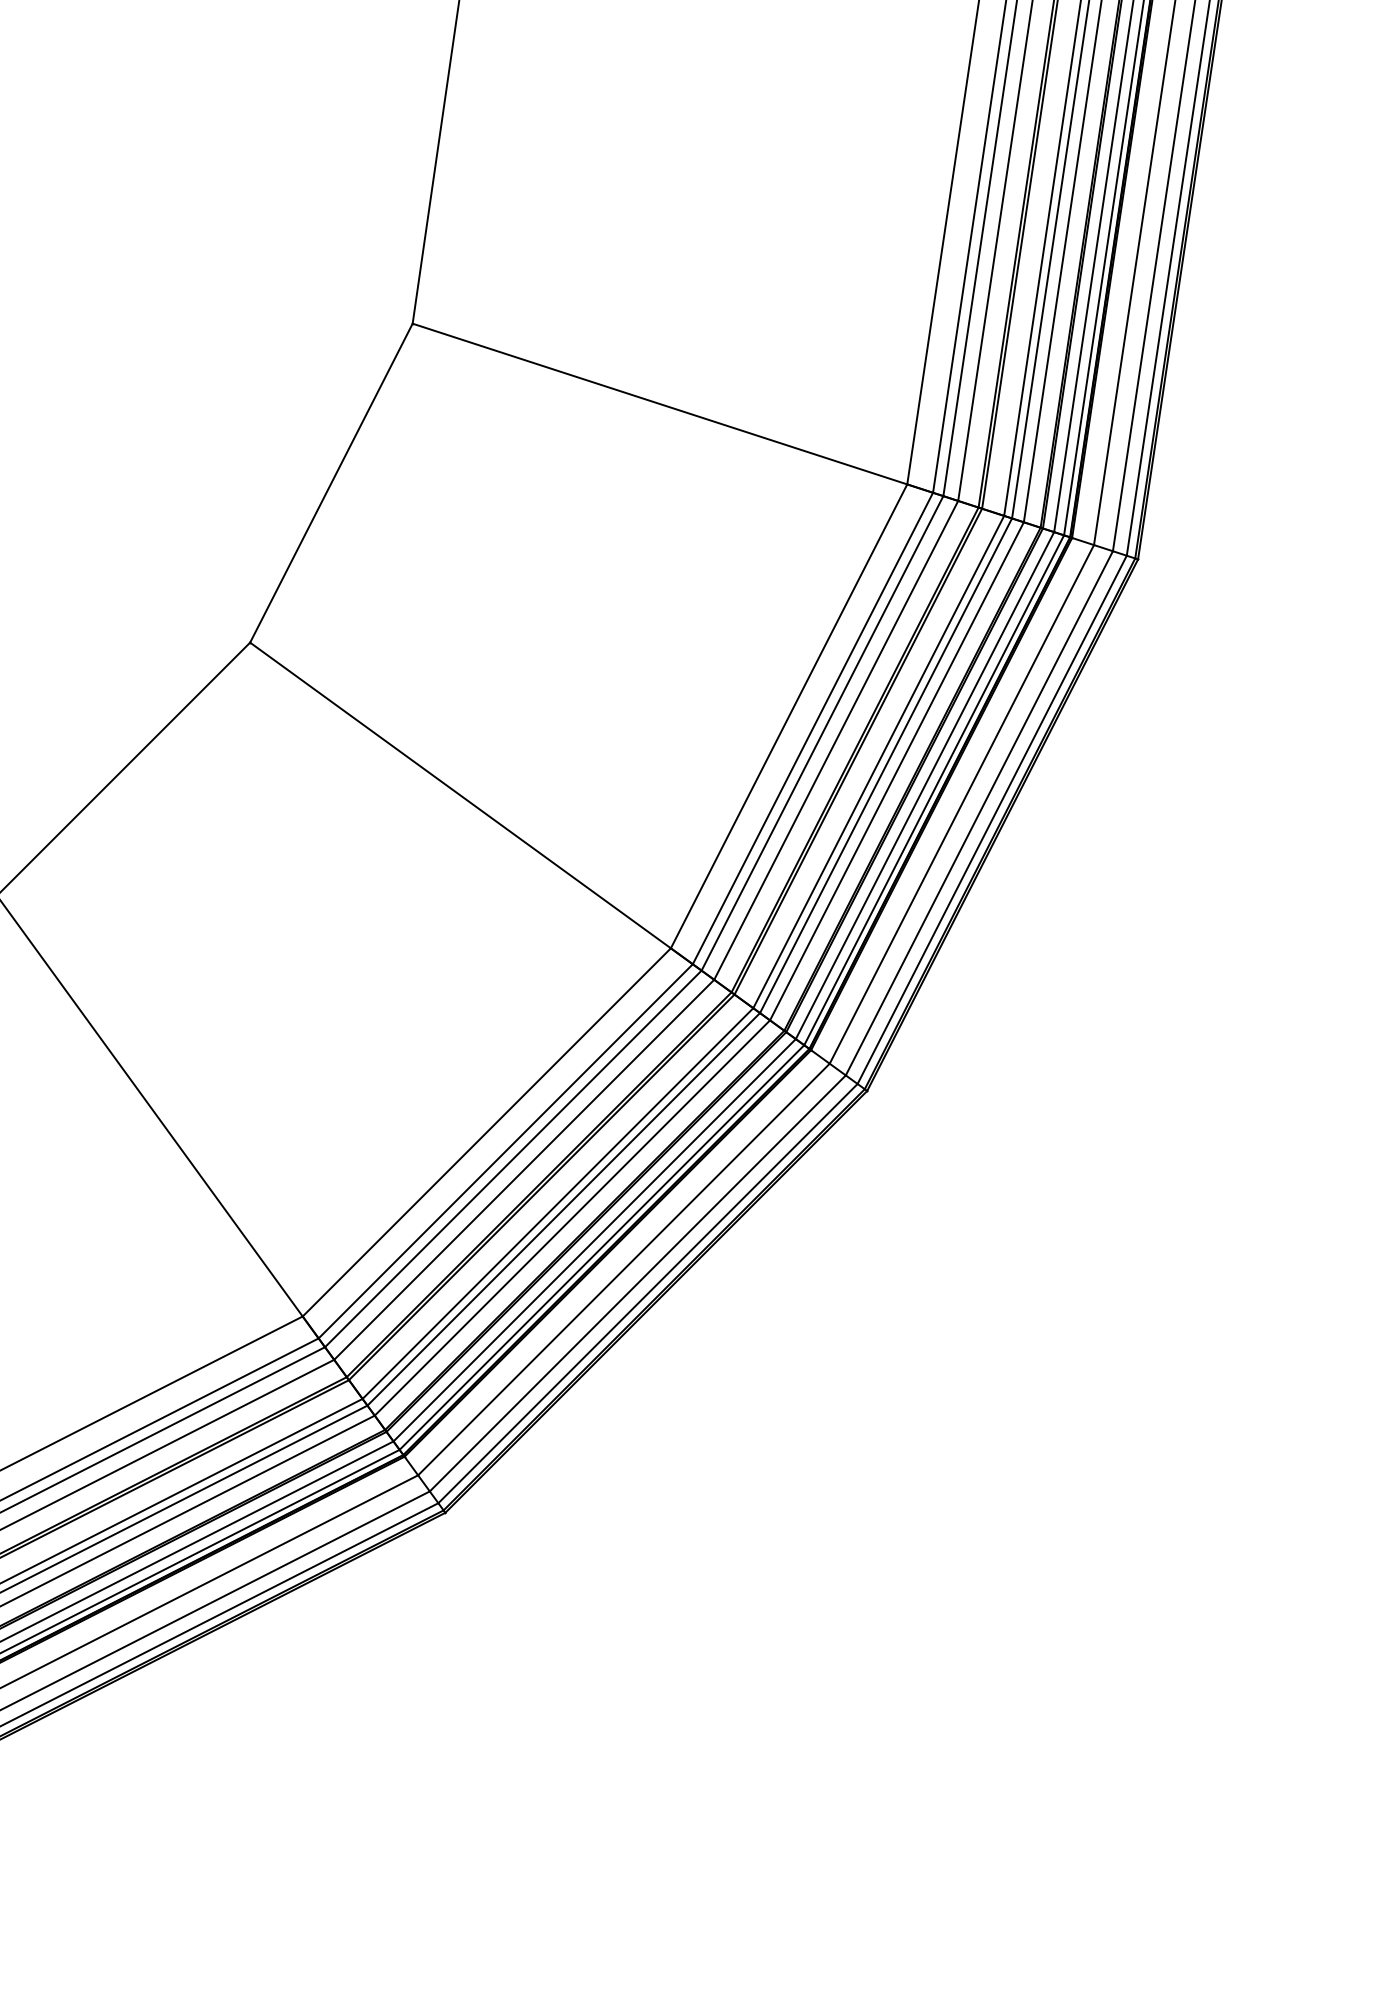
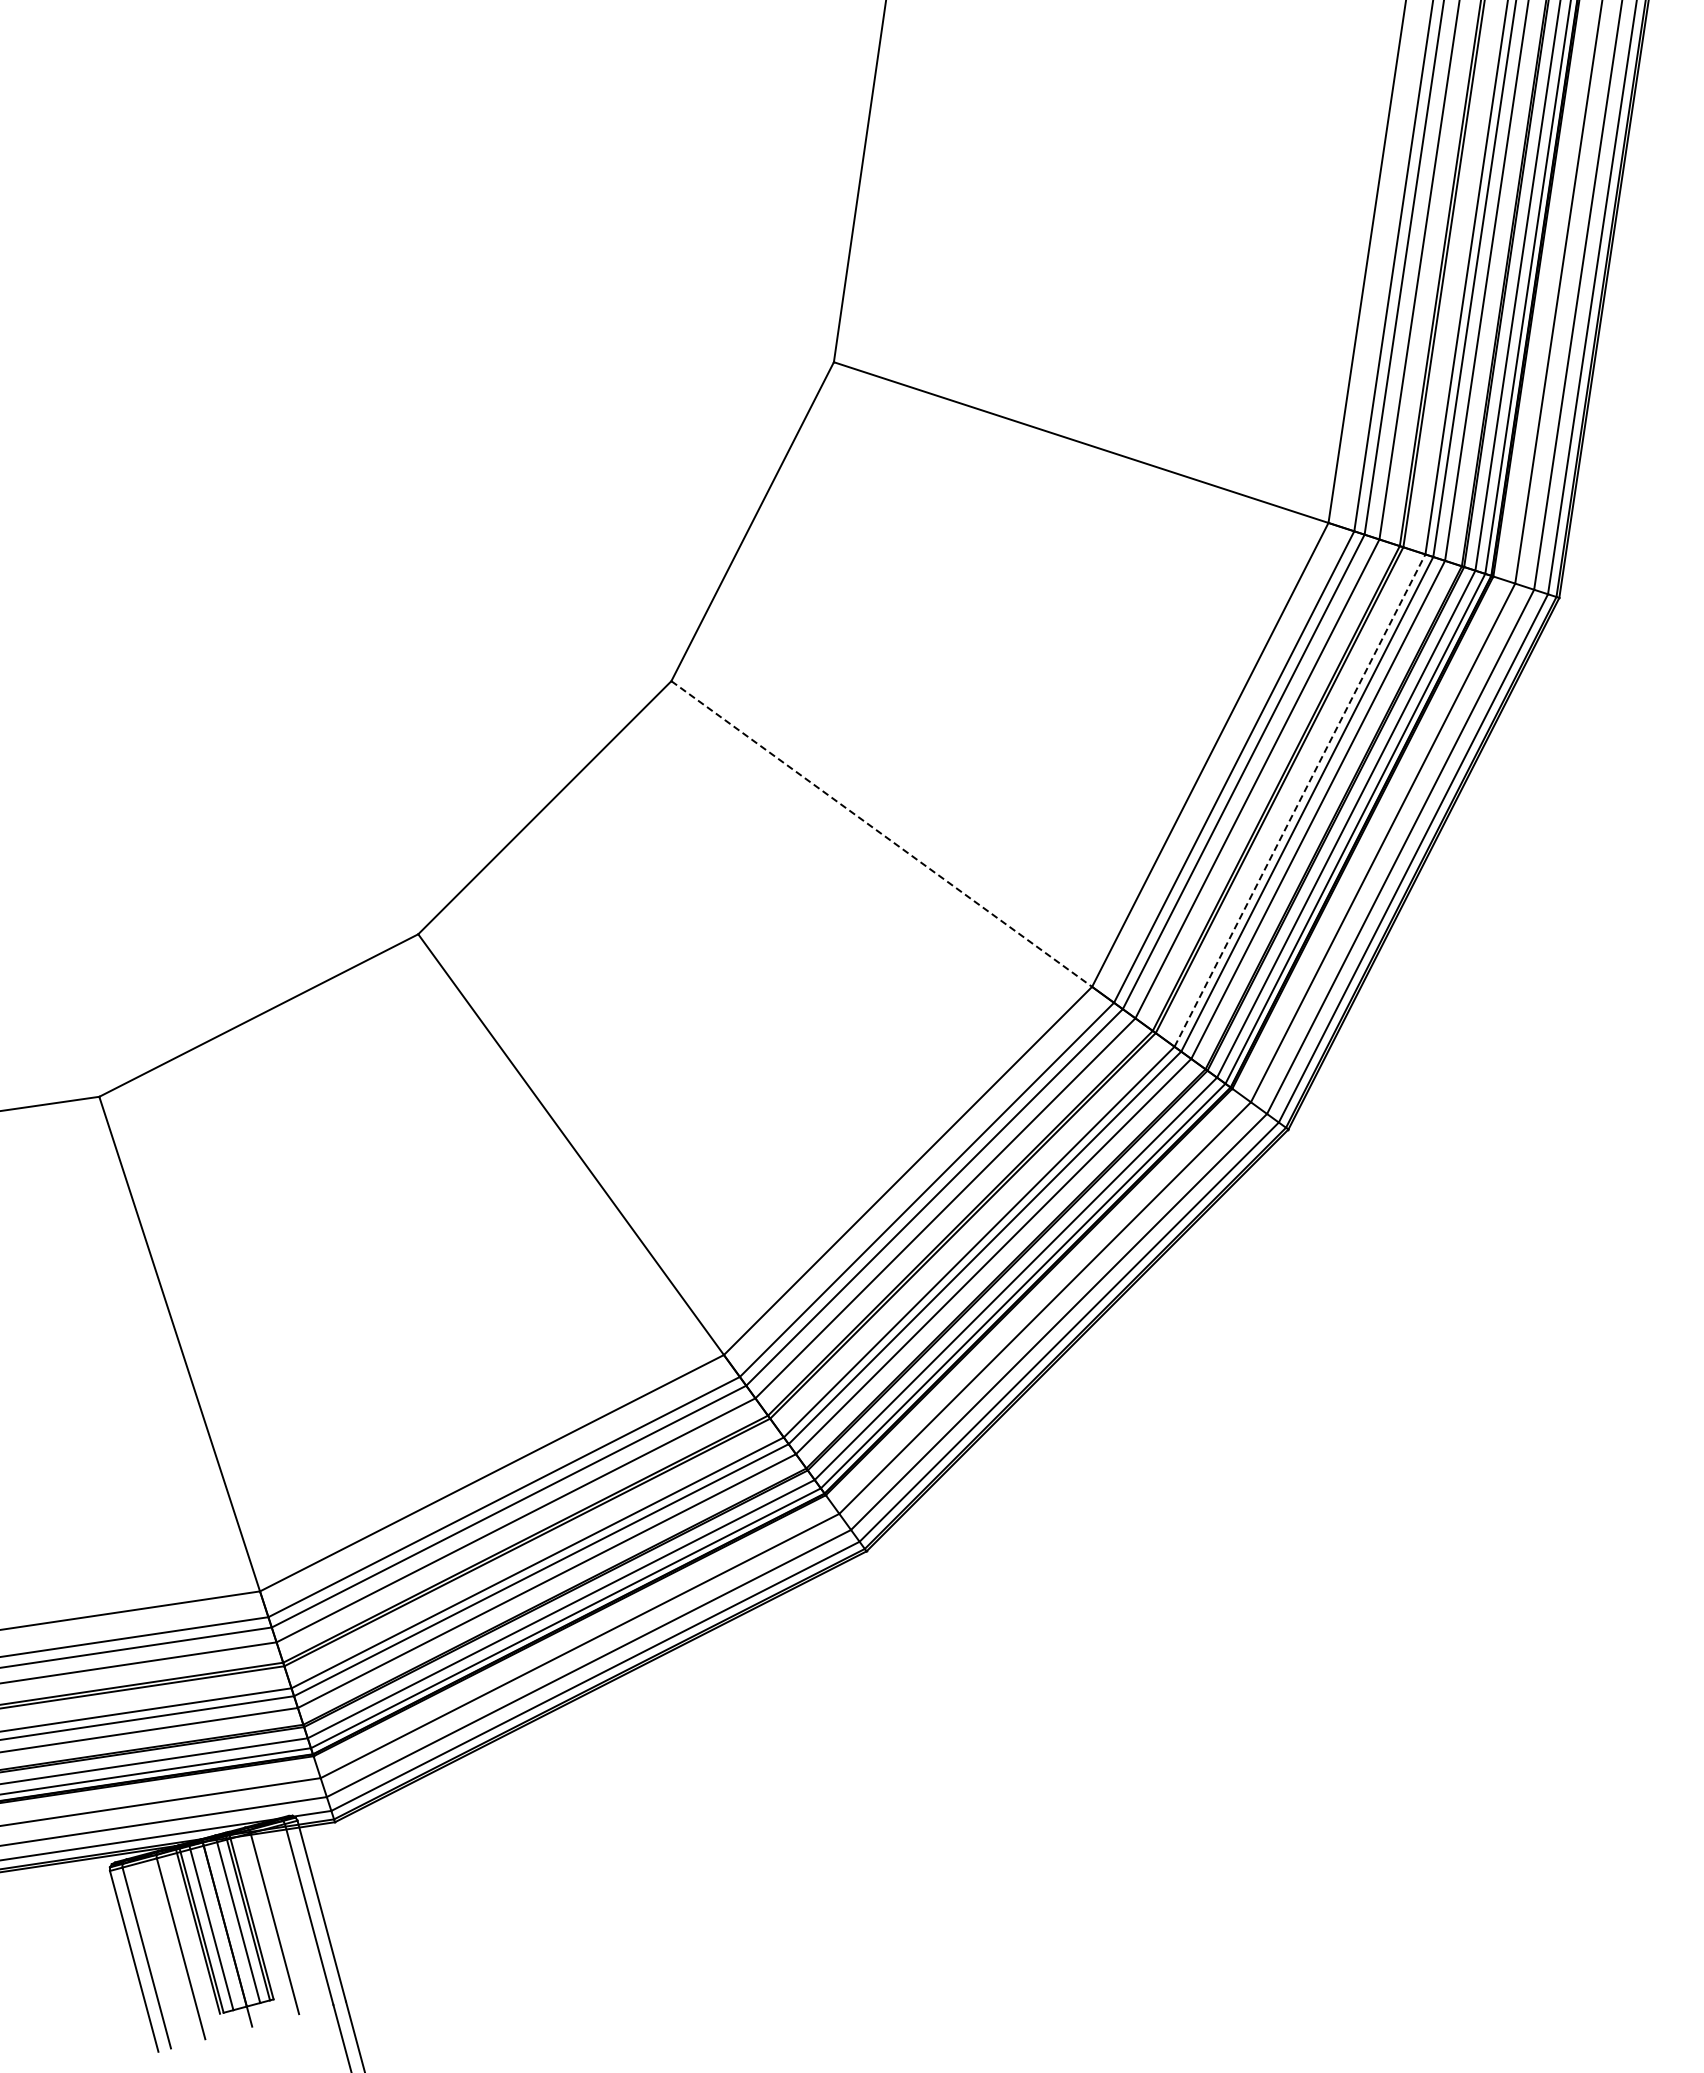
line: (879, 761) -> (1300, 800), solid -> dashed
line: (461, 795) -> (882, 834), solid -> dashed

